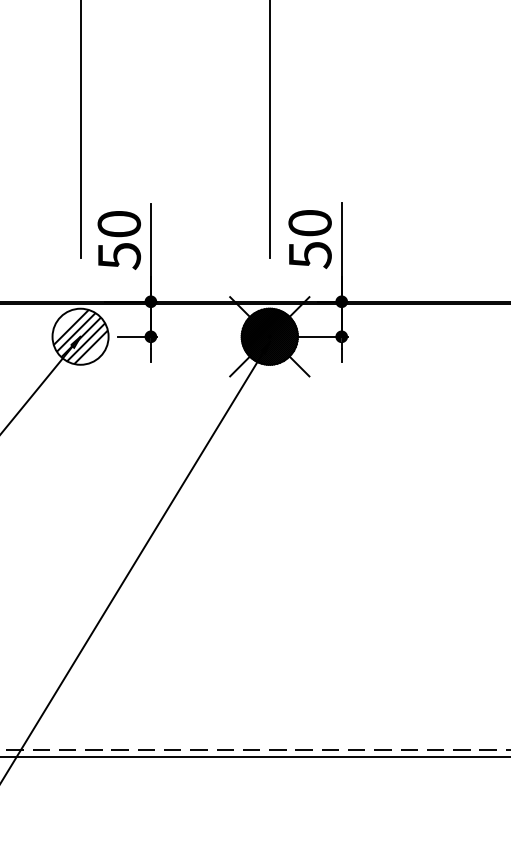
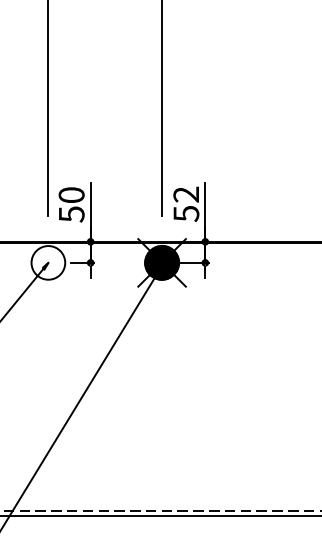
text: (310, 222) -> (186, 194), 50 -> 52
hatch: (80, 336) -> (48, 262), removed

